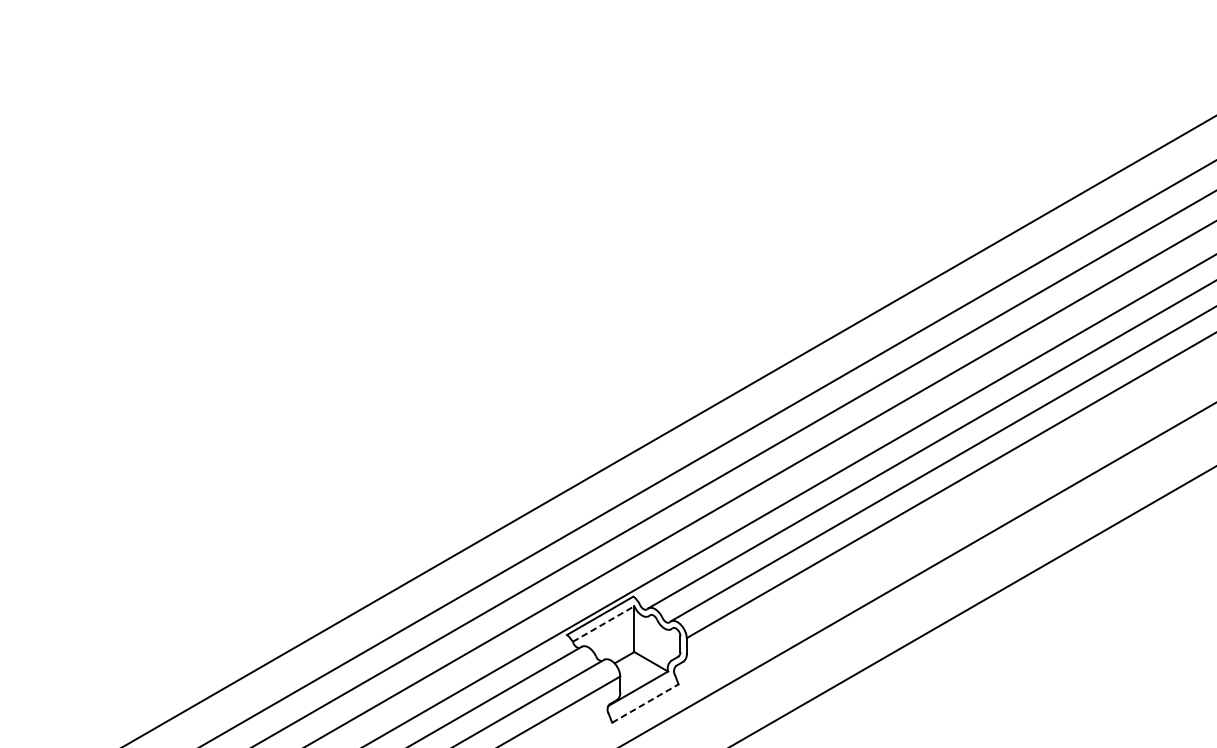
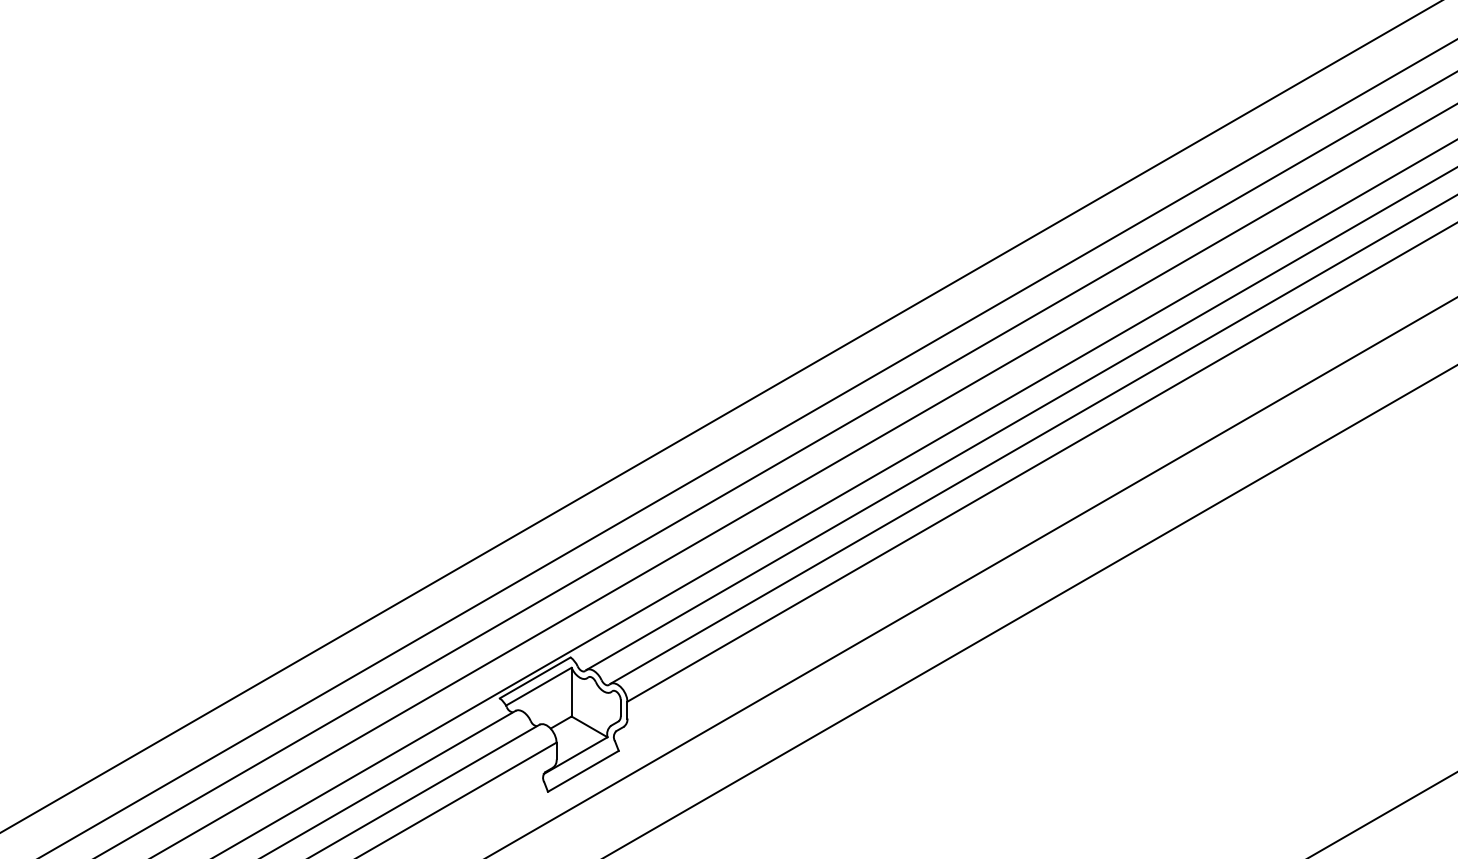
line: (603, 623) -> (538, 686), dashed -> solid
line: (645, 703) -> (583, 771), dashed -> solid

